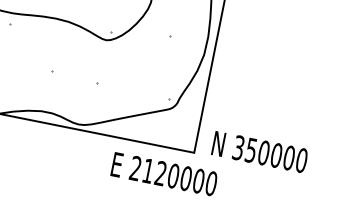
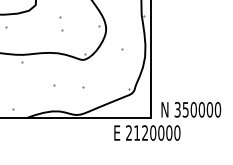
text: (164, 173) -> (147, 132), moved

